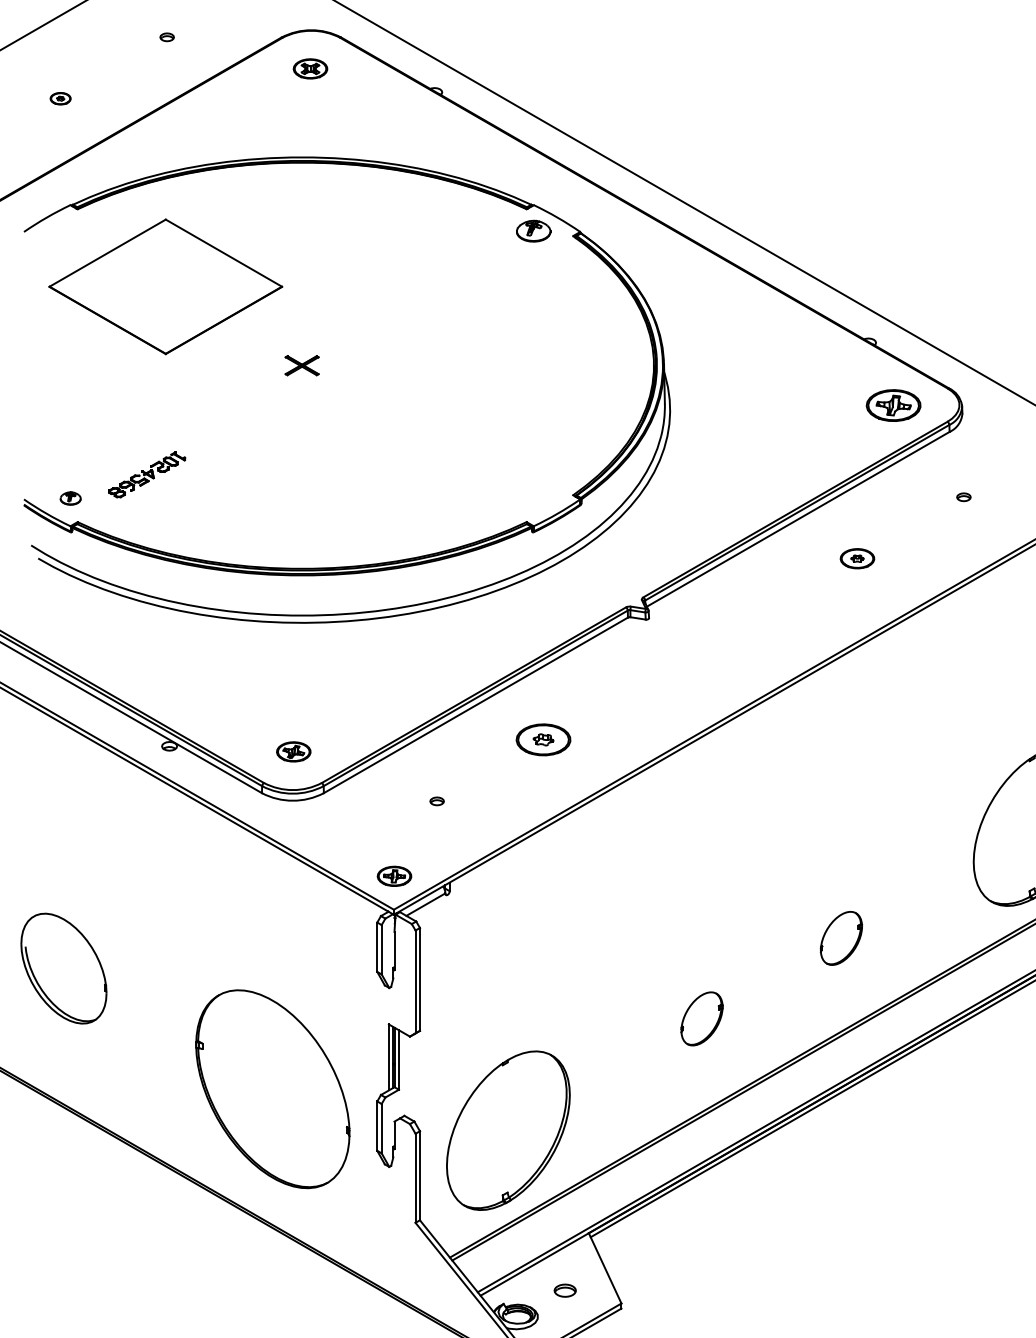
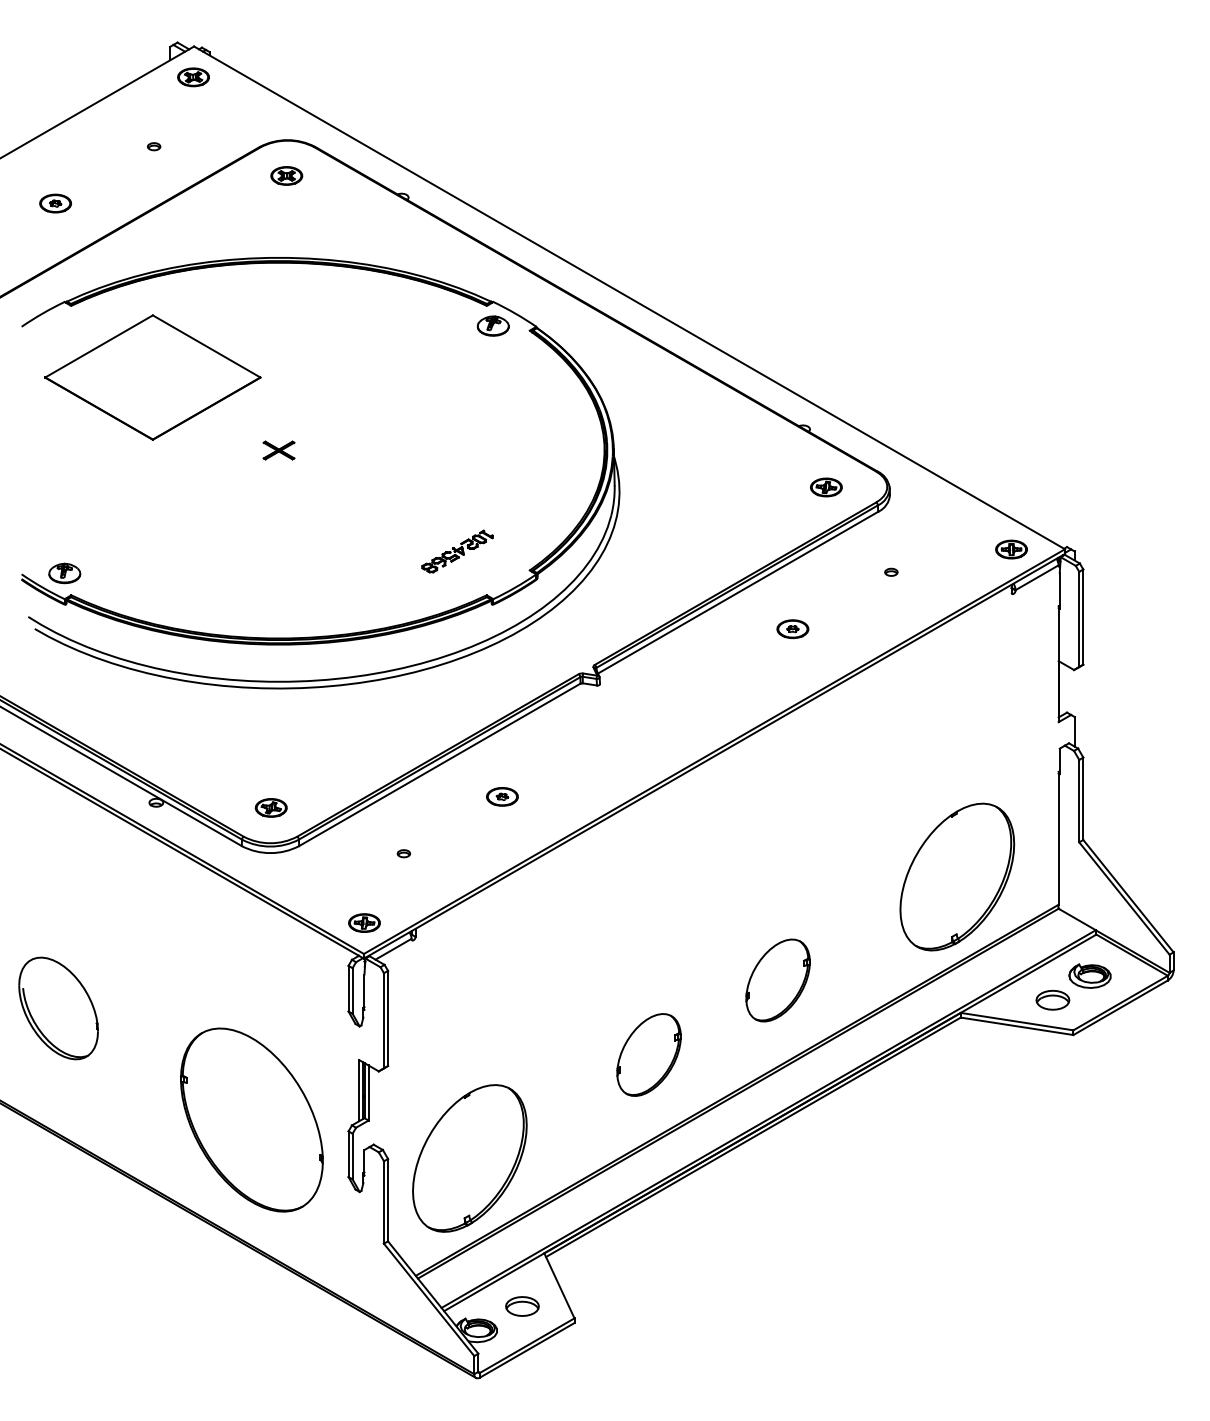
part: (60, 98) -> (55, 203), size x1.67
part: (893, 405) -> (826, 487), size x0.62
part: (147, 474) -> (457, 551), moved
part: (70, 498) -> (64, 573), size x1.67
part: (543, 739) -> (502, 796), size x0.62
part: (840, 938) -> (777, 980), size x1.67
part: (701, 1018) -> (648, 1054), size x1.67
part: (565, 1290) -> (522, 1306), size x1.67

